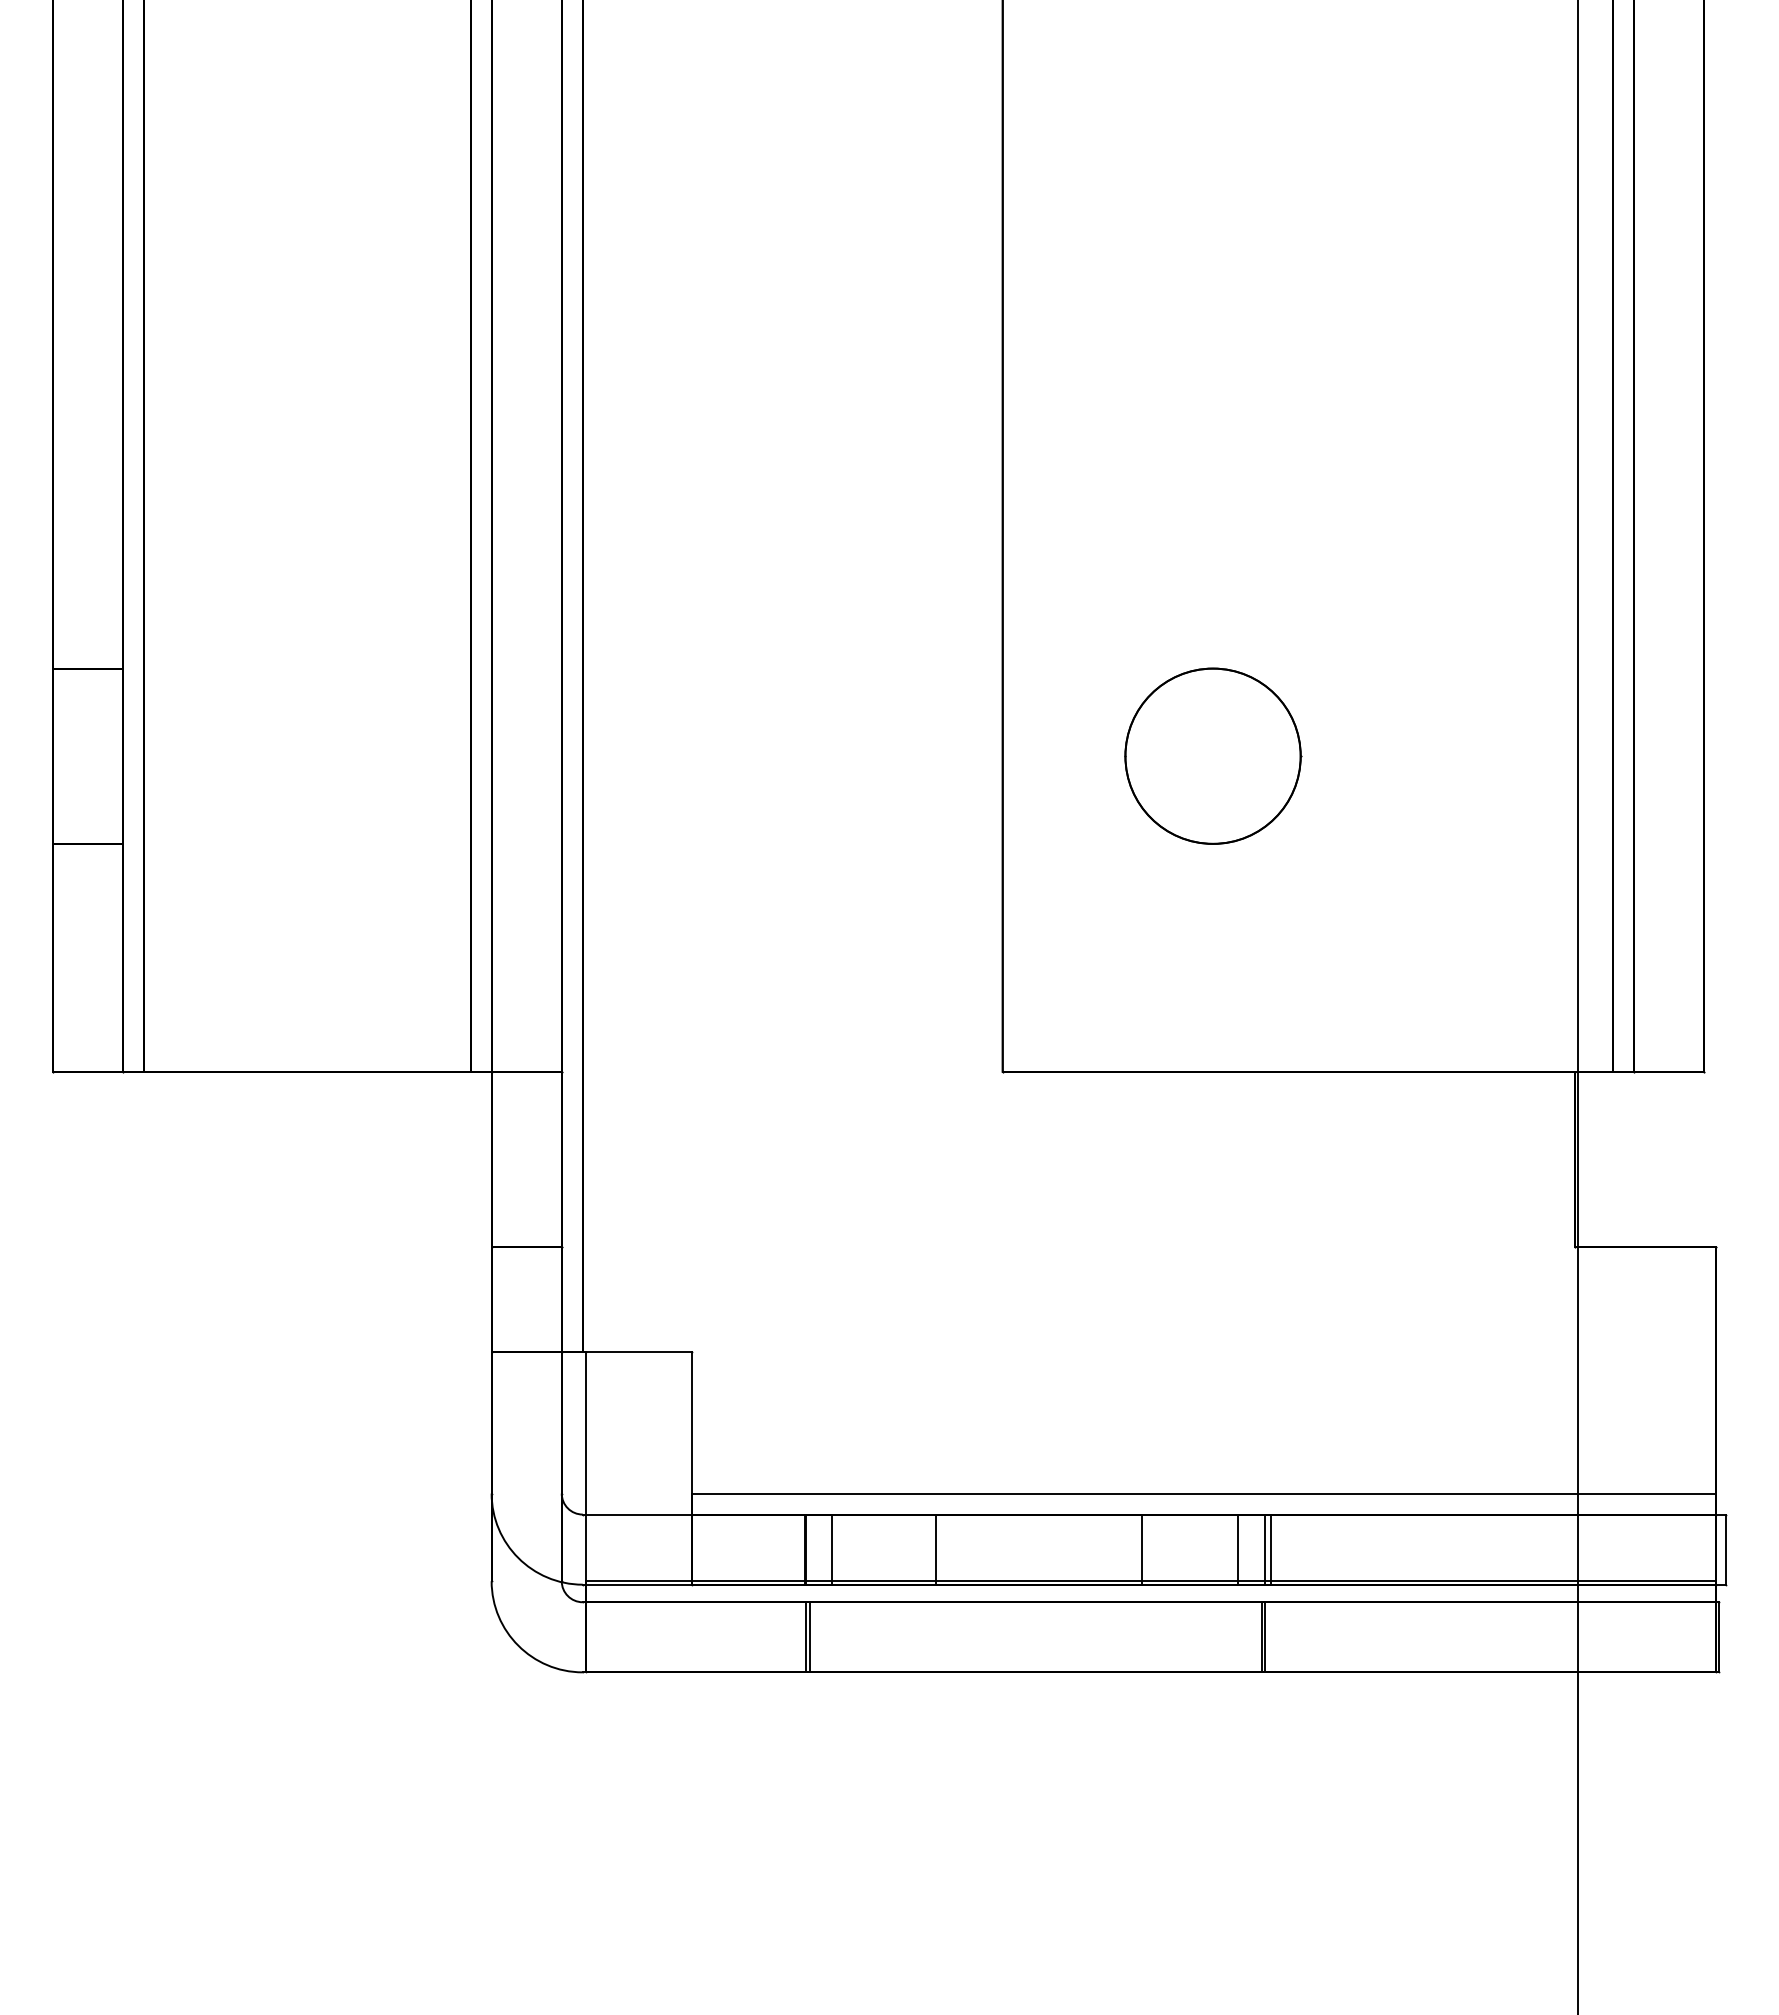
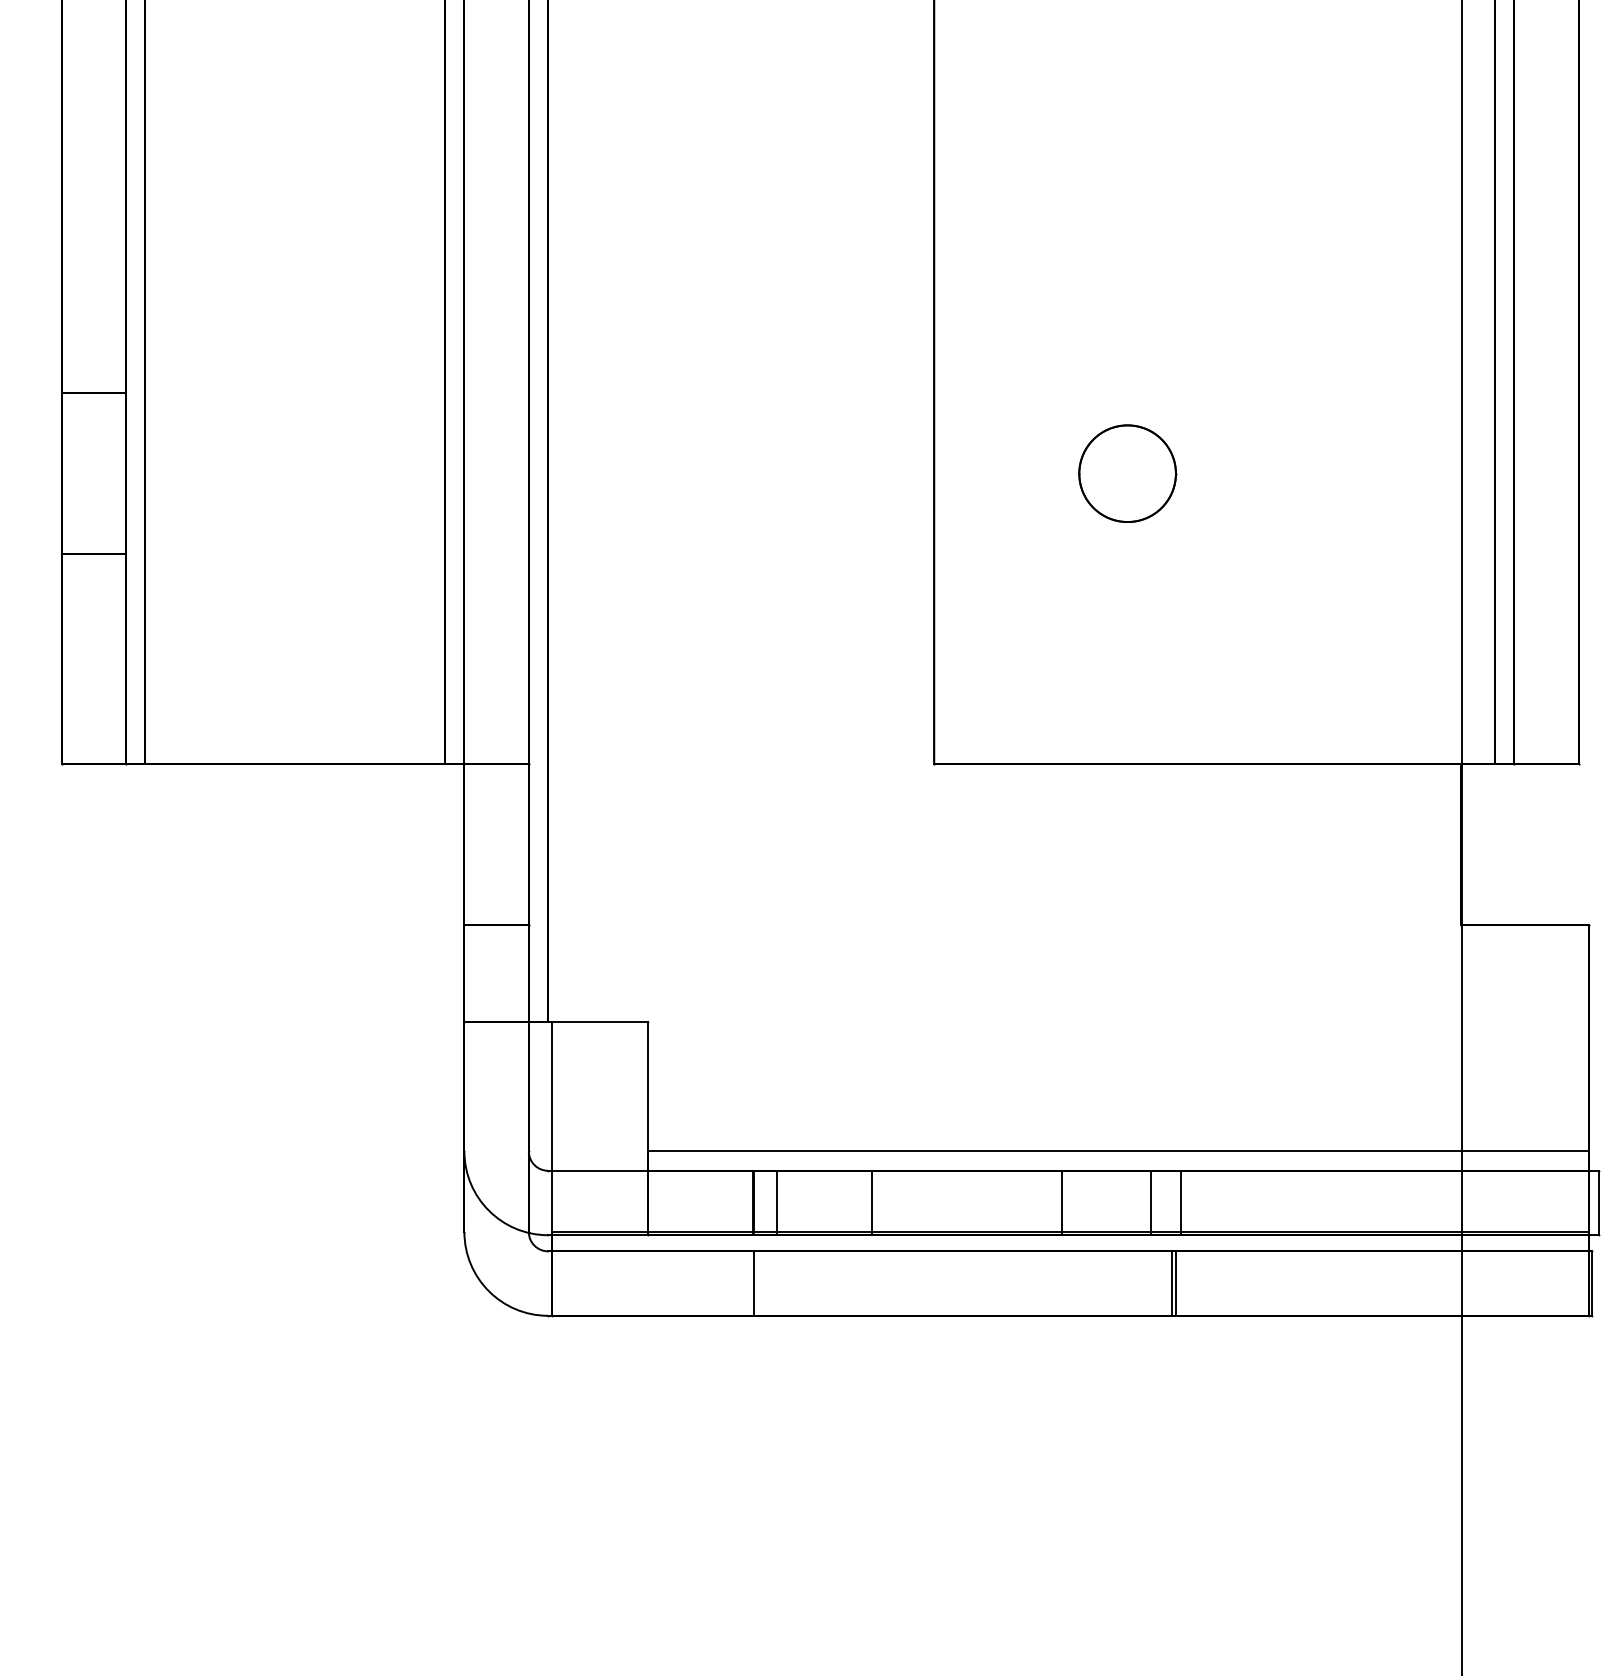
part: (1213, 755) -> (1127, 473), size x0.6
line: (1265, 1549) -> (1175, 1202), removed
line: (809, 1637) -> (756, 1283), removed

